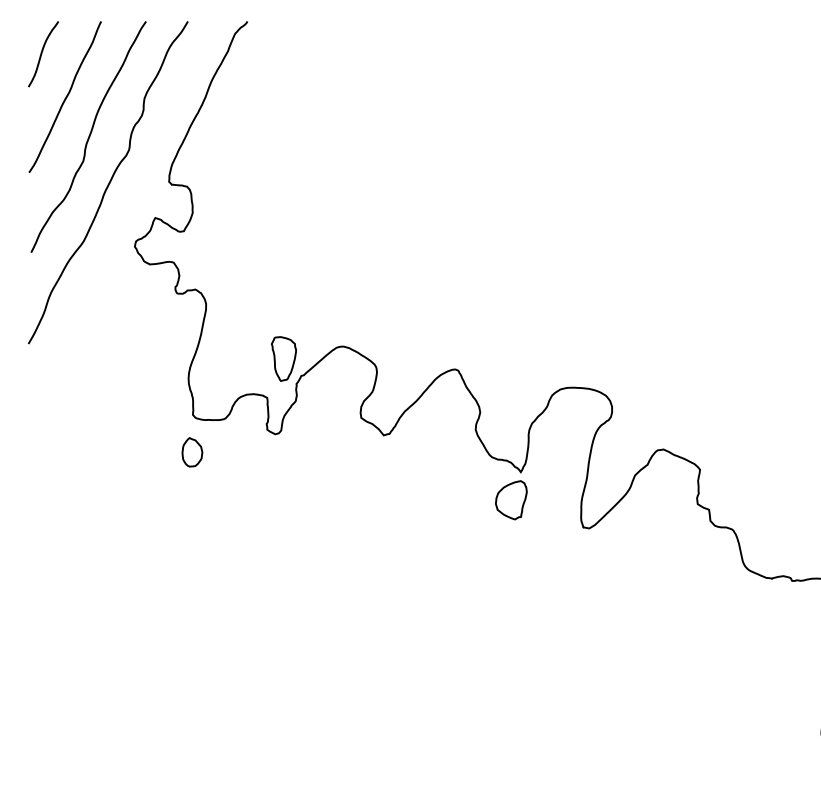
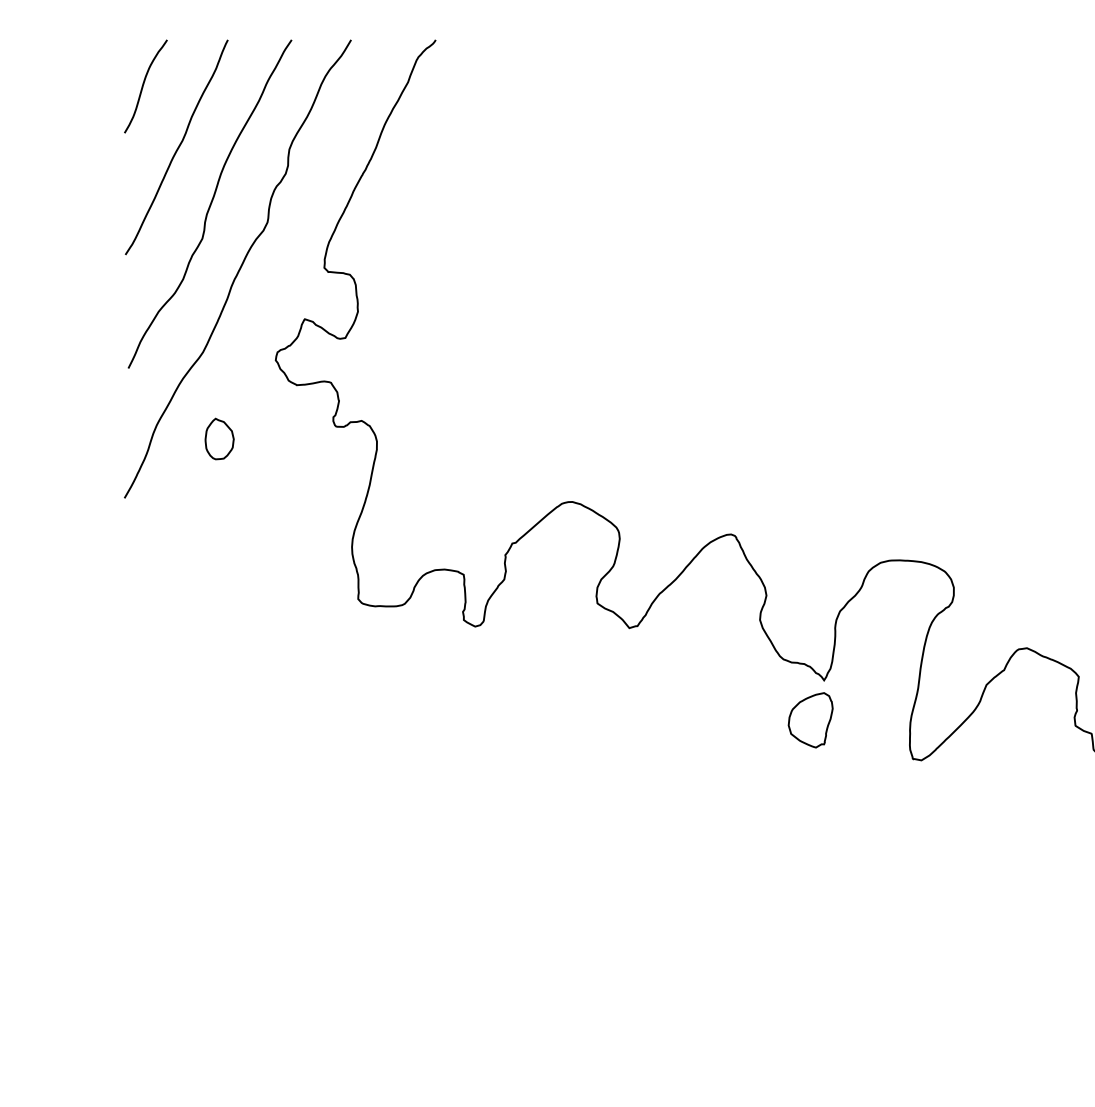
part: (283, 358) -> (486, 518), removed
part: (192, 452) -> (219, 439), moved

